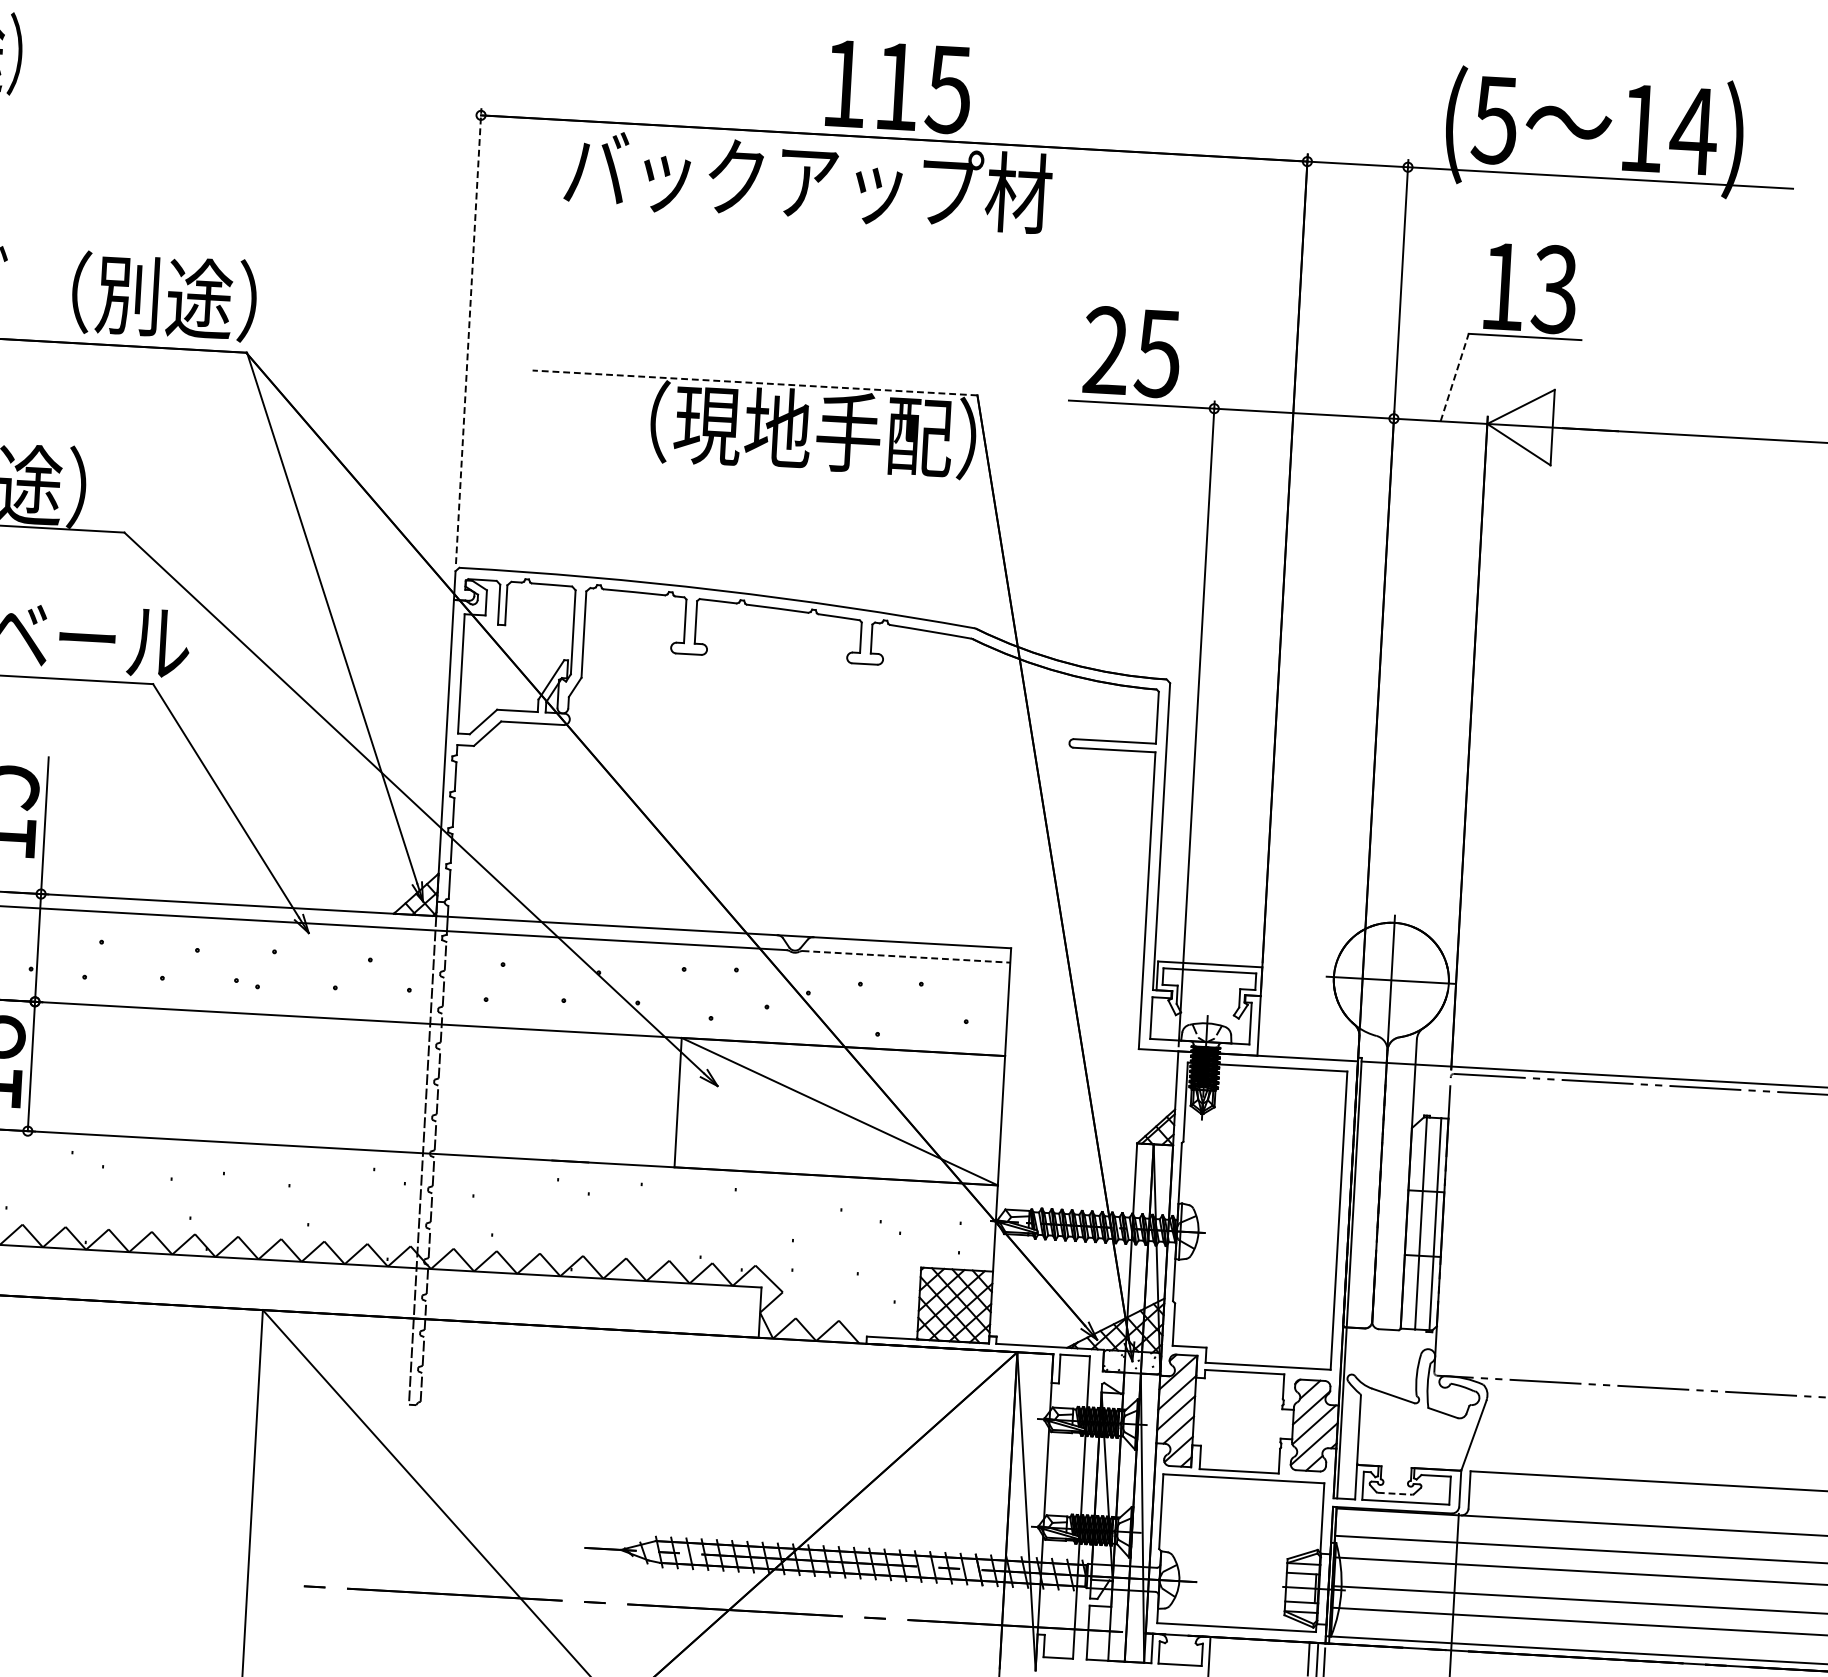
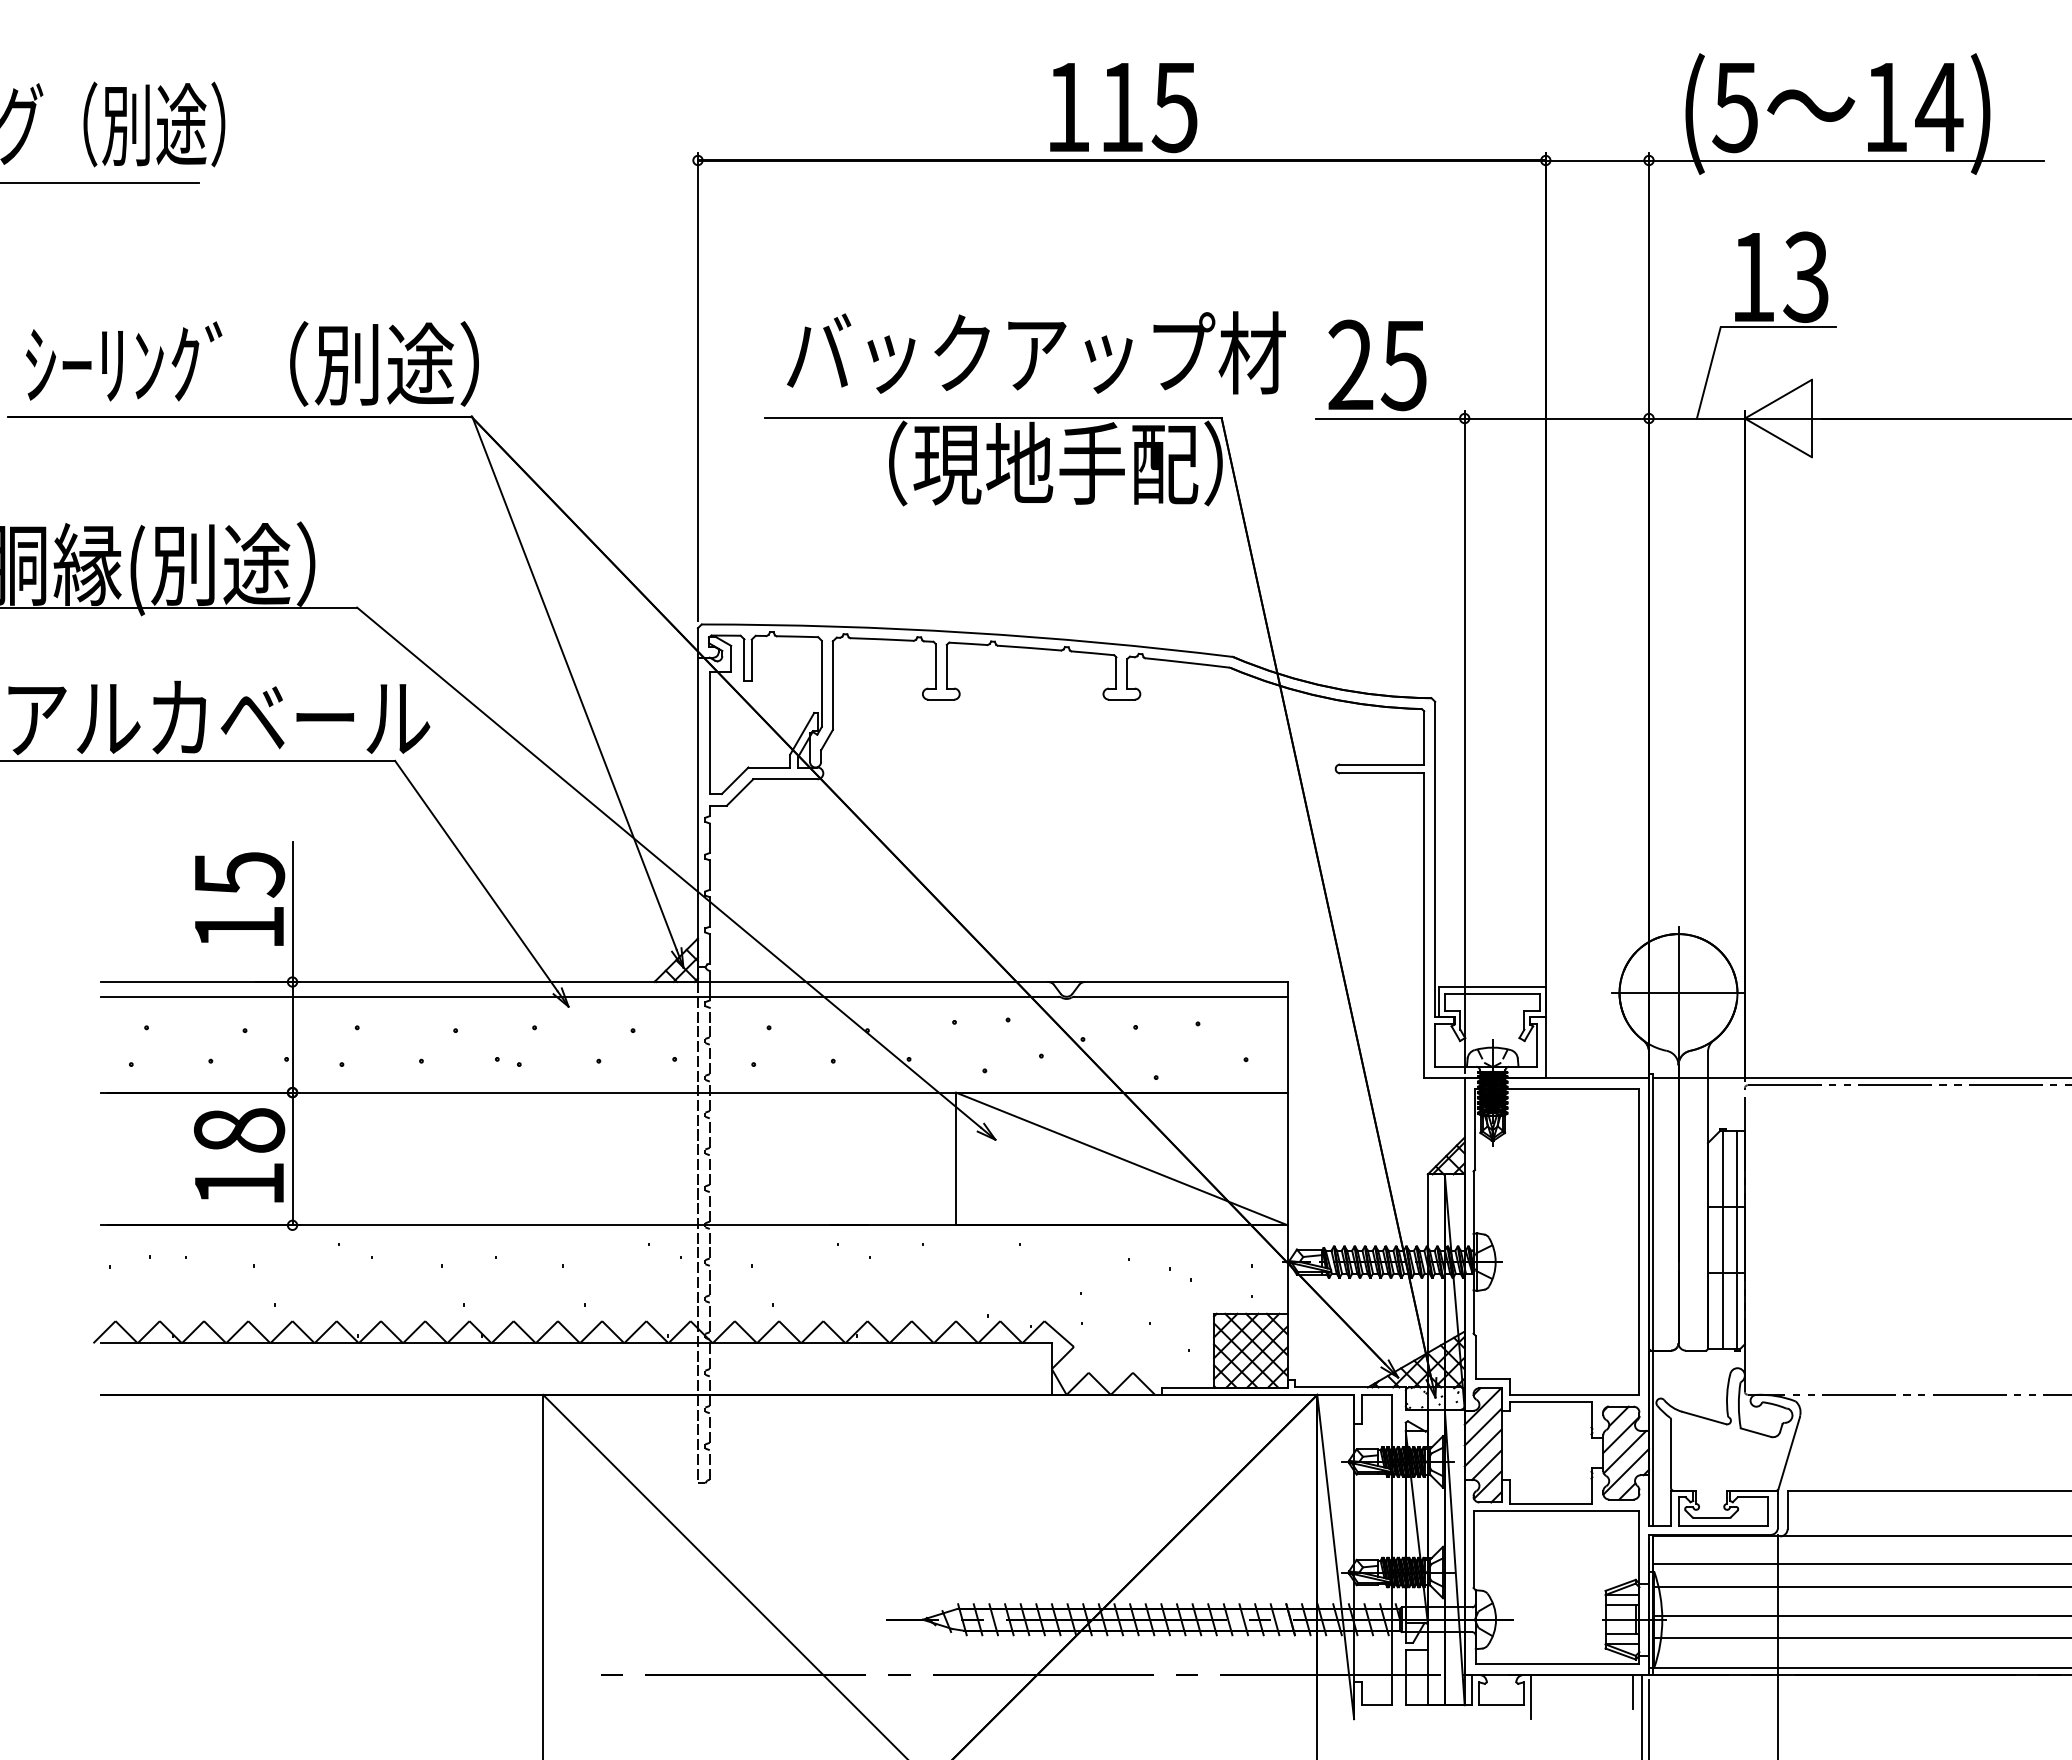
text: (808, 180) -> (1036, 352), moved
line: (469, 335) -> (698, 386), dashed -> solid
line: (1454, 377) -> (1708, 372), dashed -> solid
line: (755, 382) -> (993, 418), dashed -> solid
line: (906, 956) -> (1181, 996), dashed -> solid
line: (1394, 1493) -> (1711, 1517), dashed -> solid

